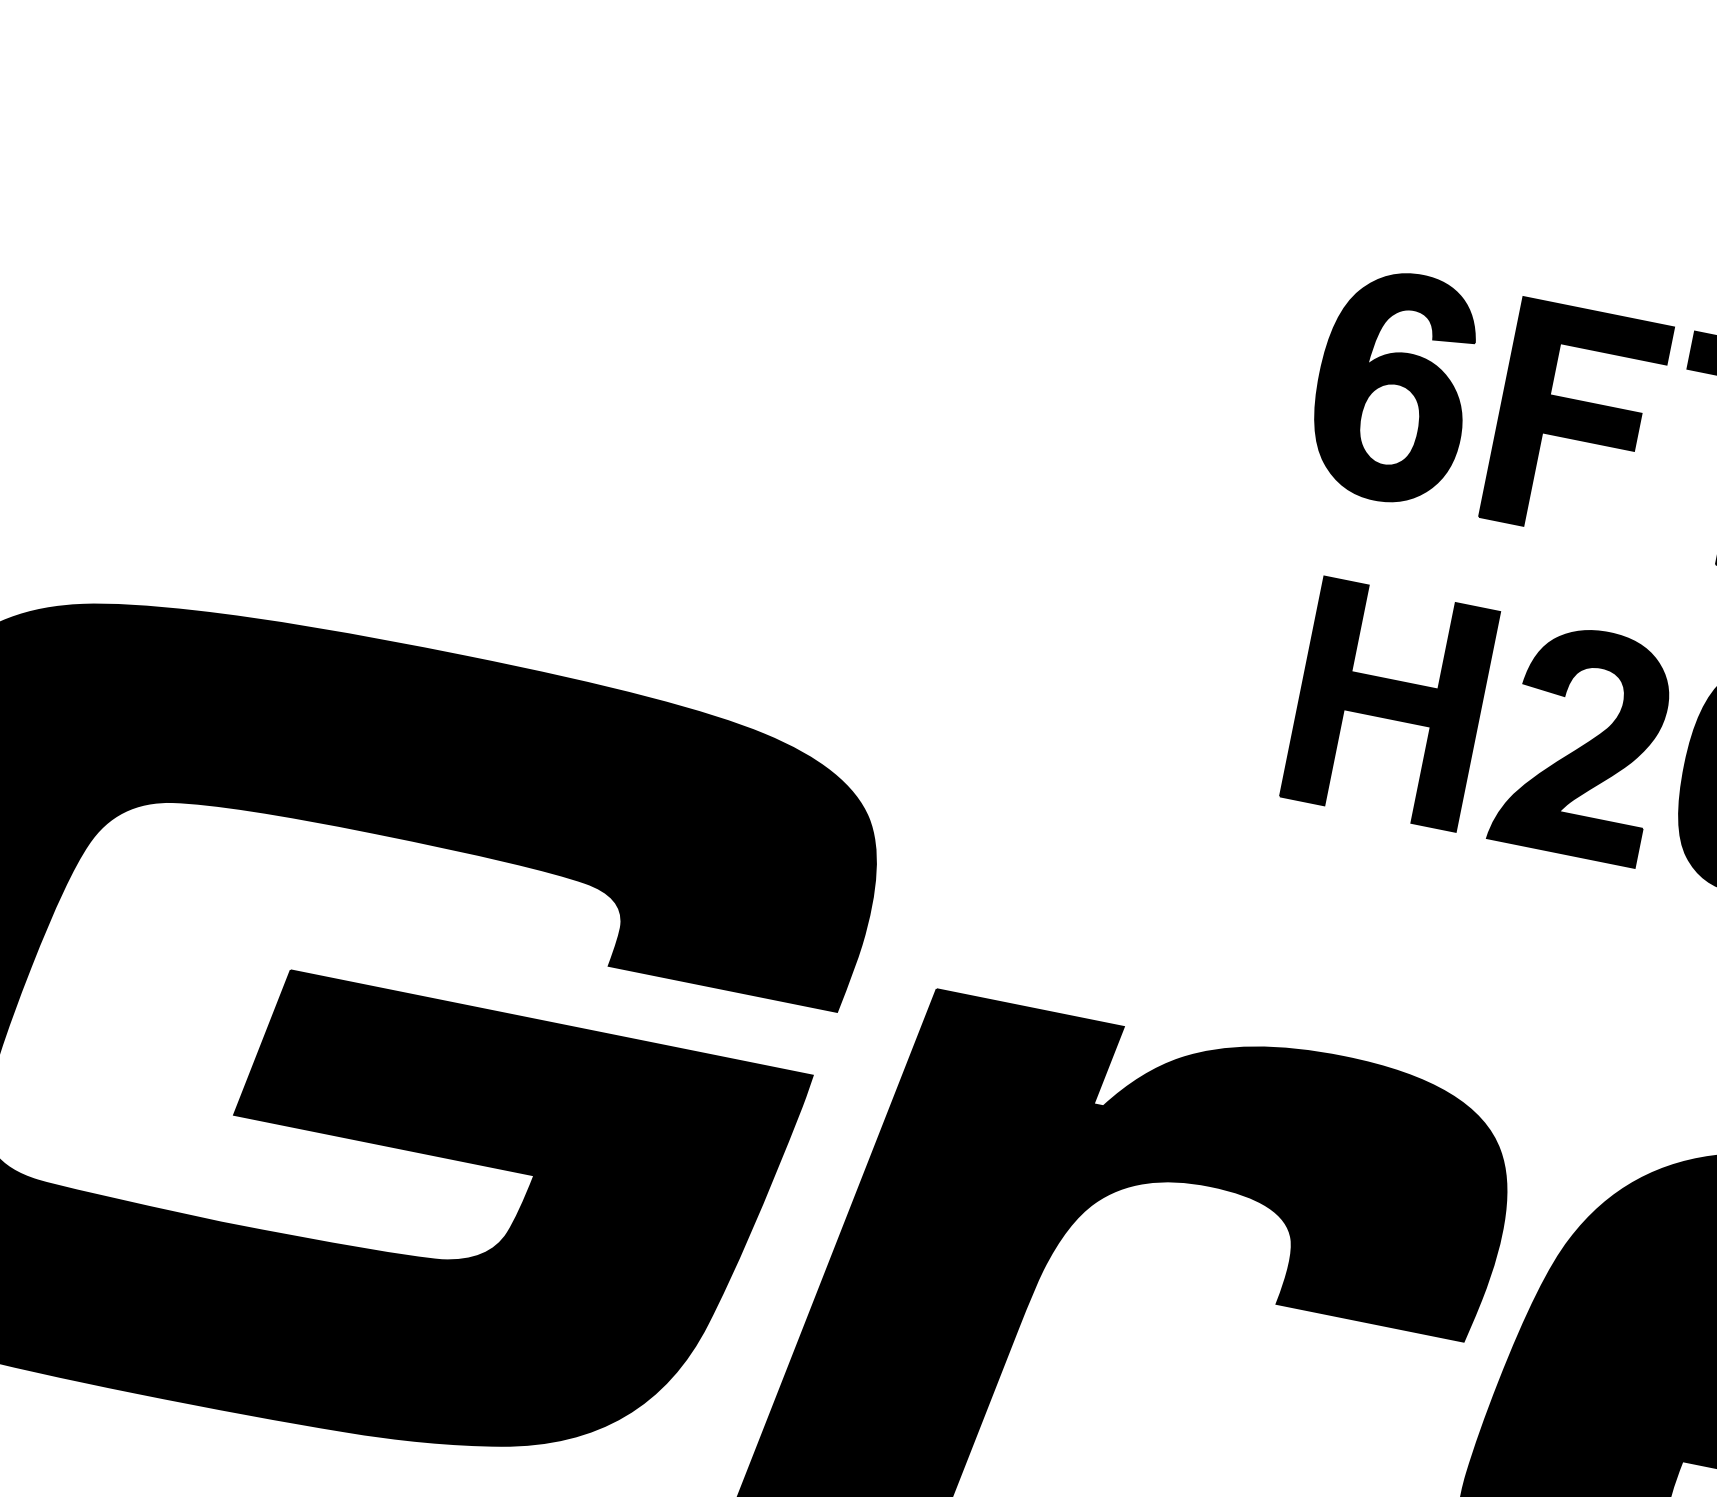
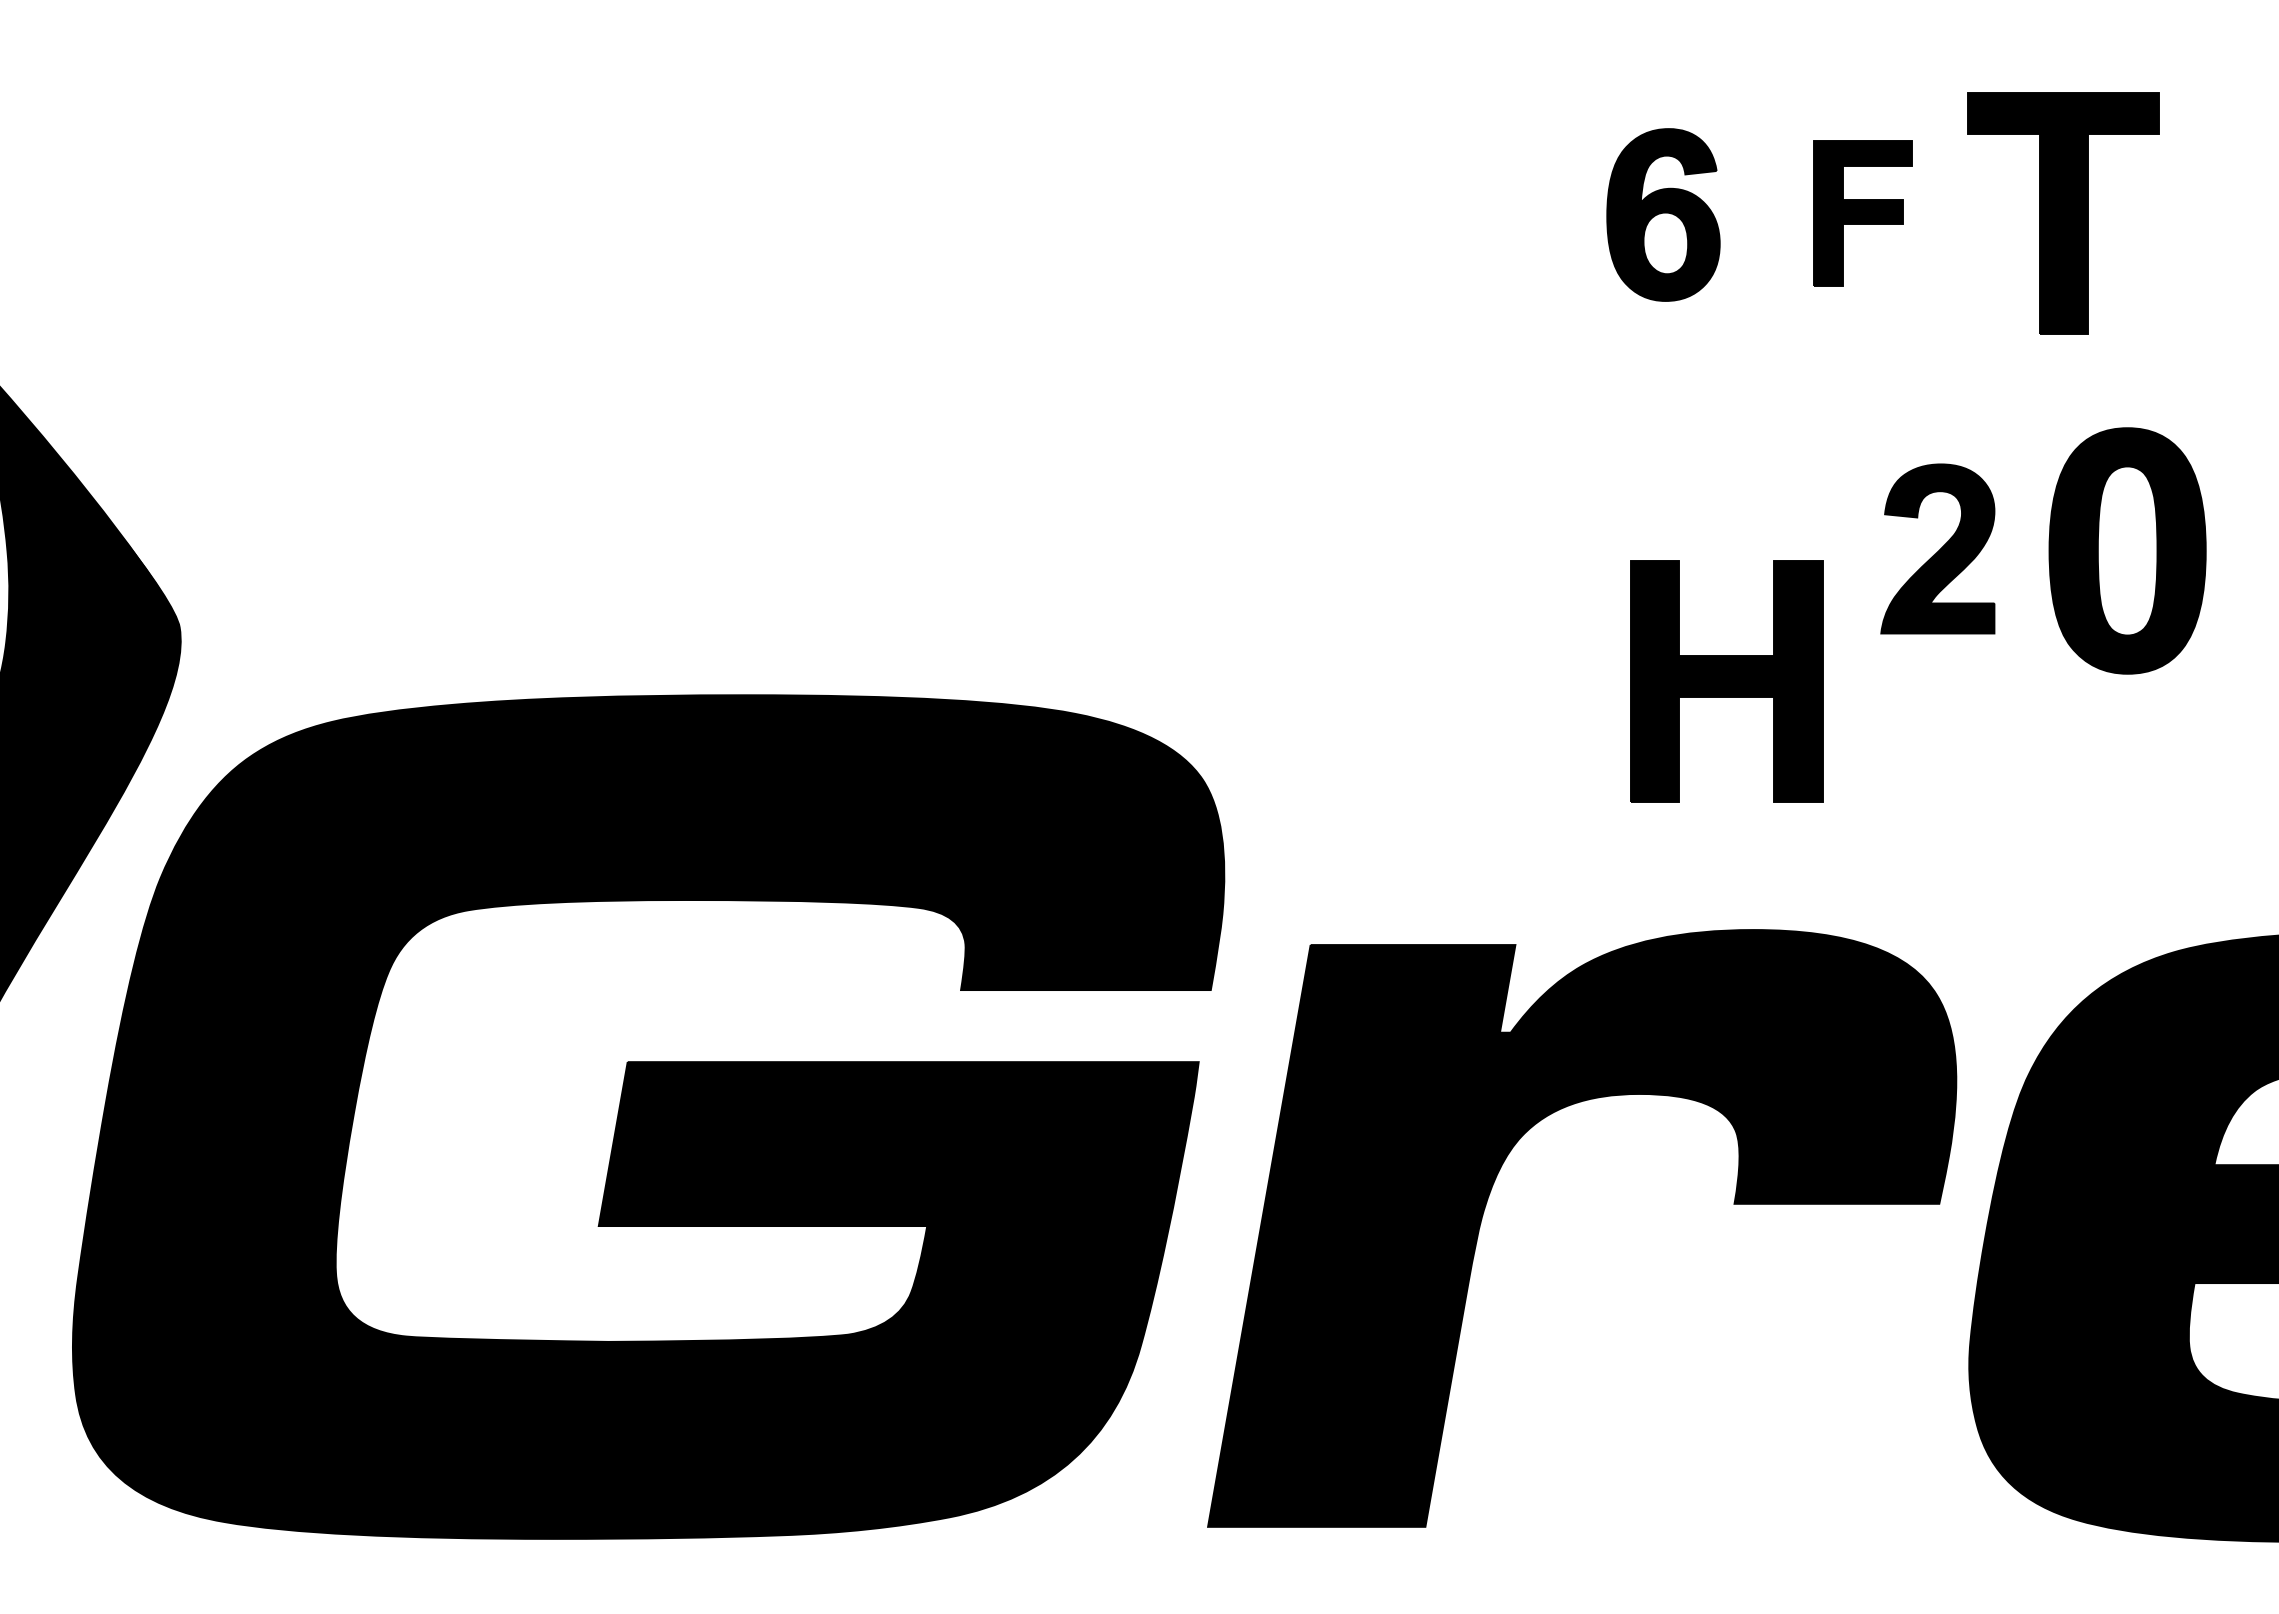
part: (1393, 386) -> (1663, 214), size x0.7
part: (1576, 422) -> (1862, 213), size x0.6
part: (1389, 704) -> (1726, 681), moved
part: (1582, 742) -> (1937, 548), size x0.7

